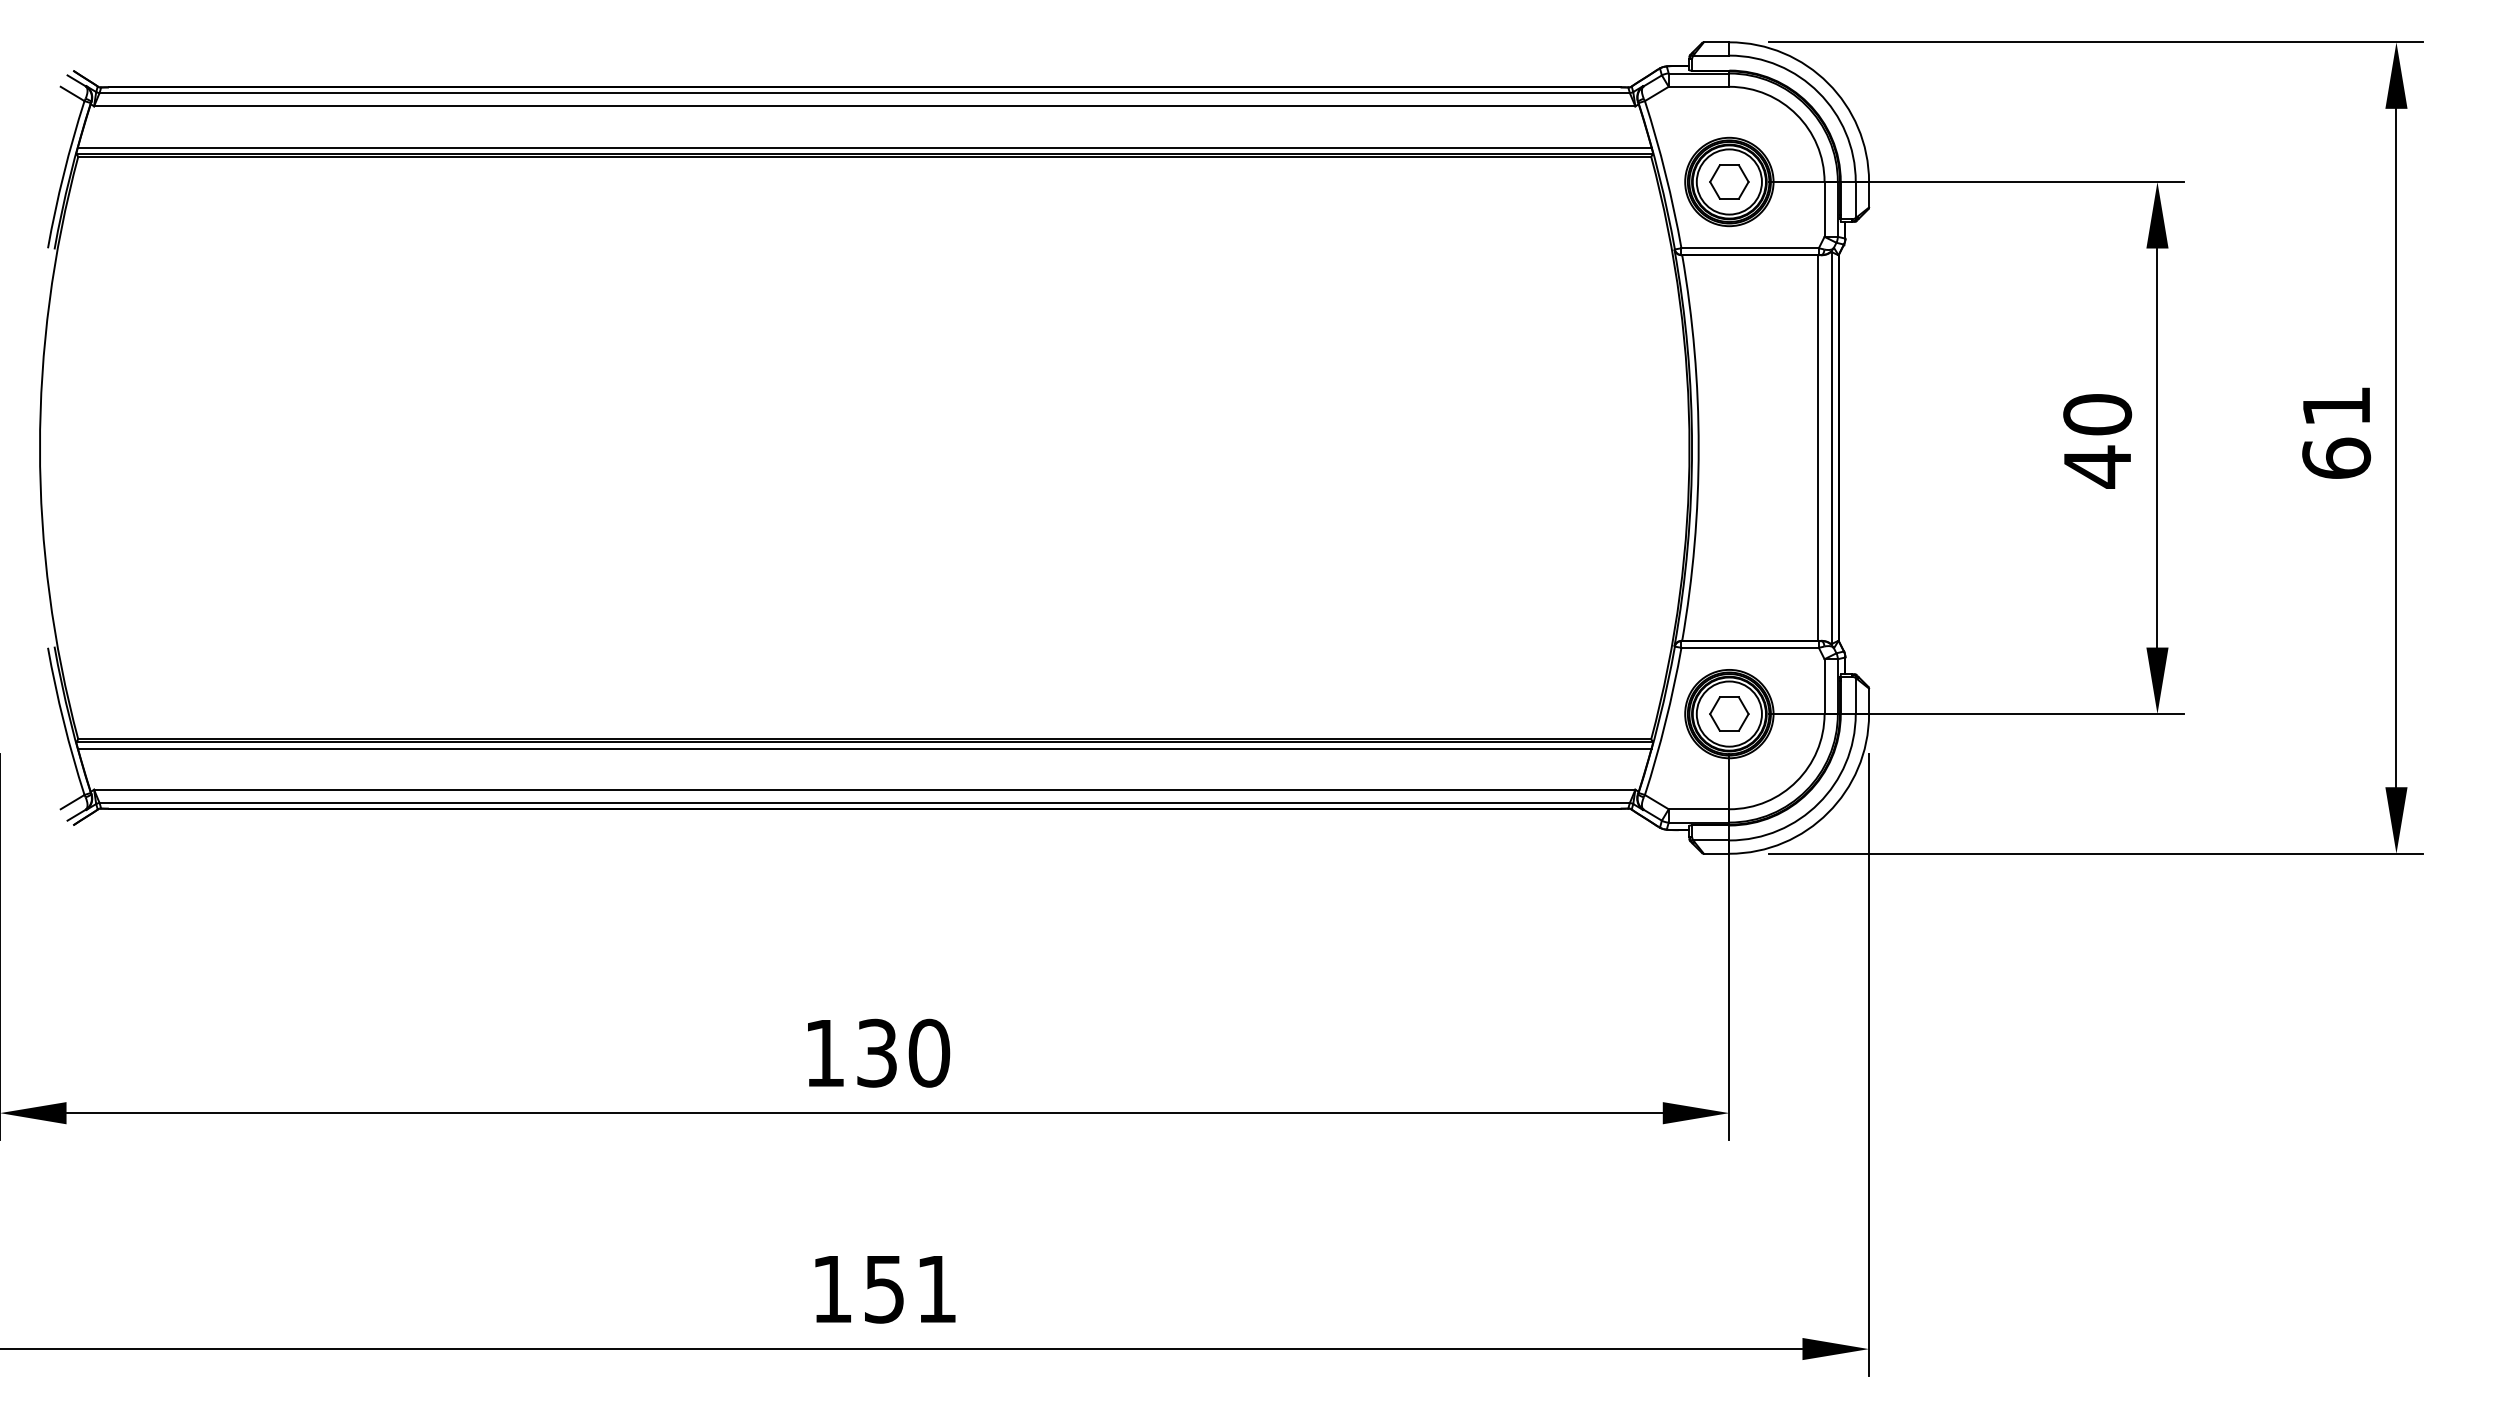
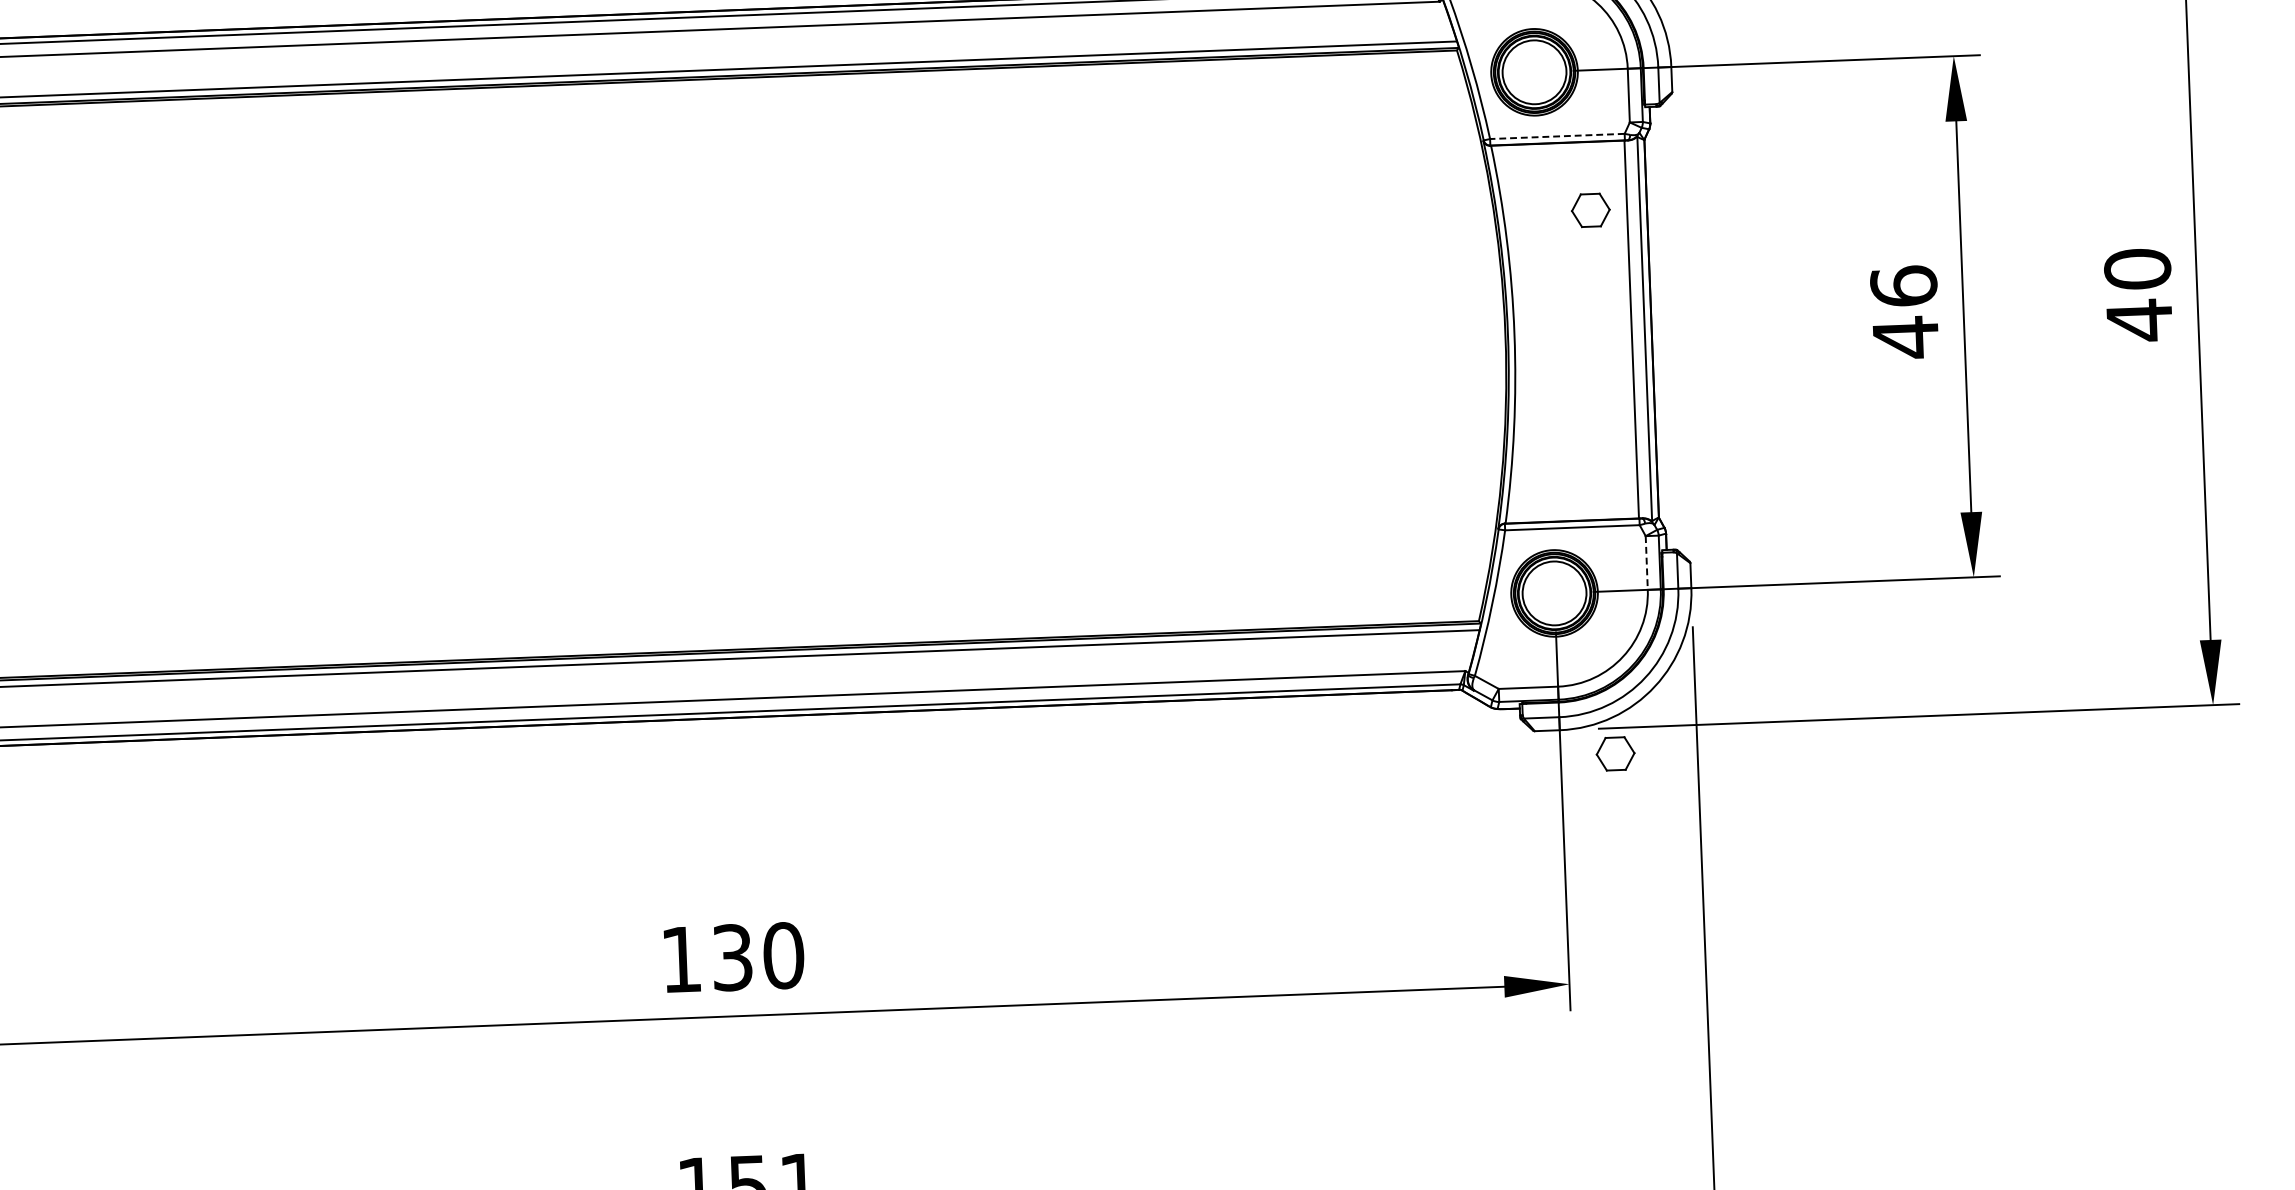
part: (1729, 181) -> (1590, 209), moved
line: (1750, 248) -> (1557, 136), solid -> dashed
text: (2097, 414) -> (1903, 286), 40 -> 46
text: (2336, 432) -> (2138, 294), 61 -> 40
line: (1824, 687) -> (1646, 563), solid -> dashed
part: (1729, 713) -> (1615, 753), moved

